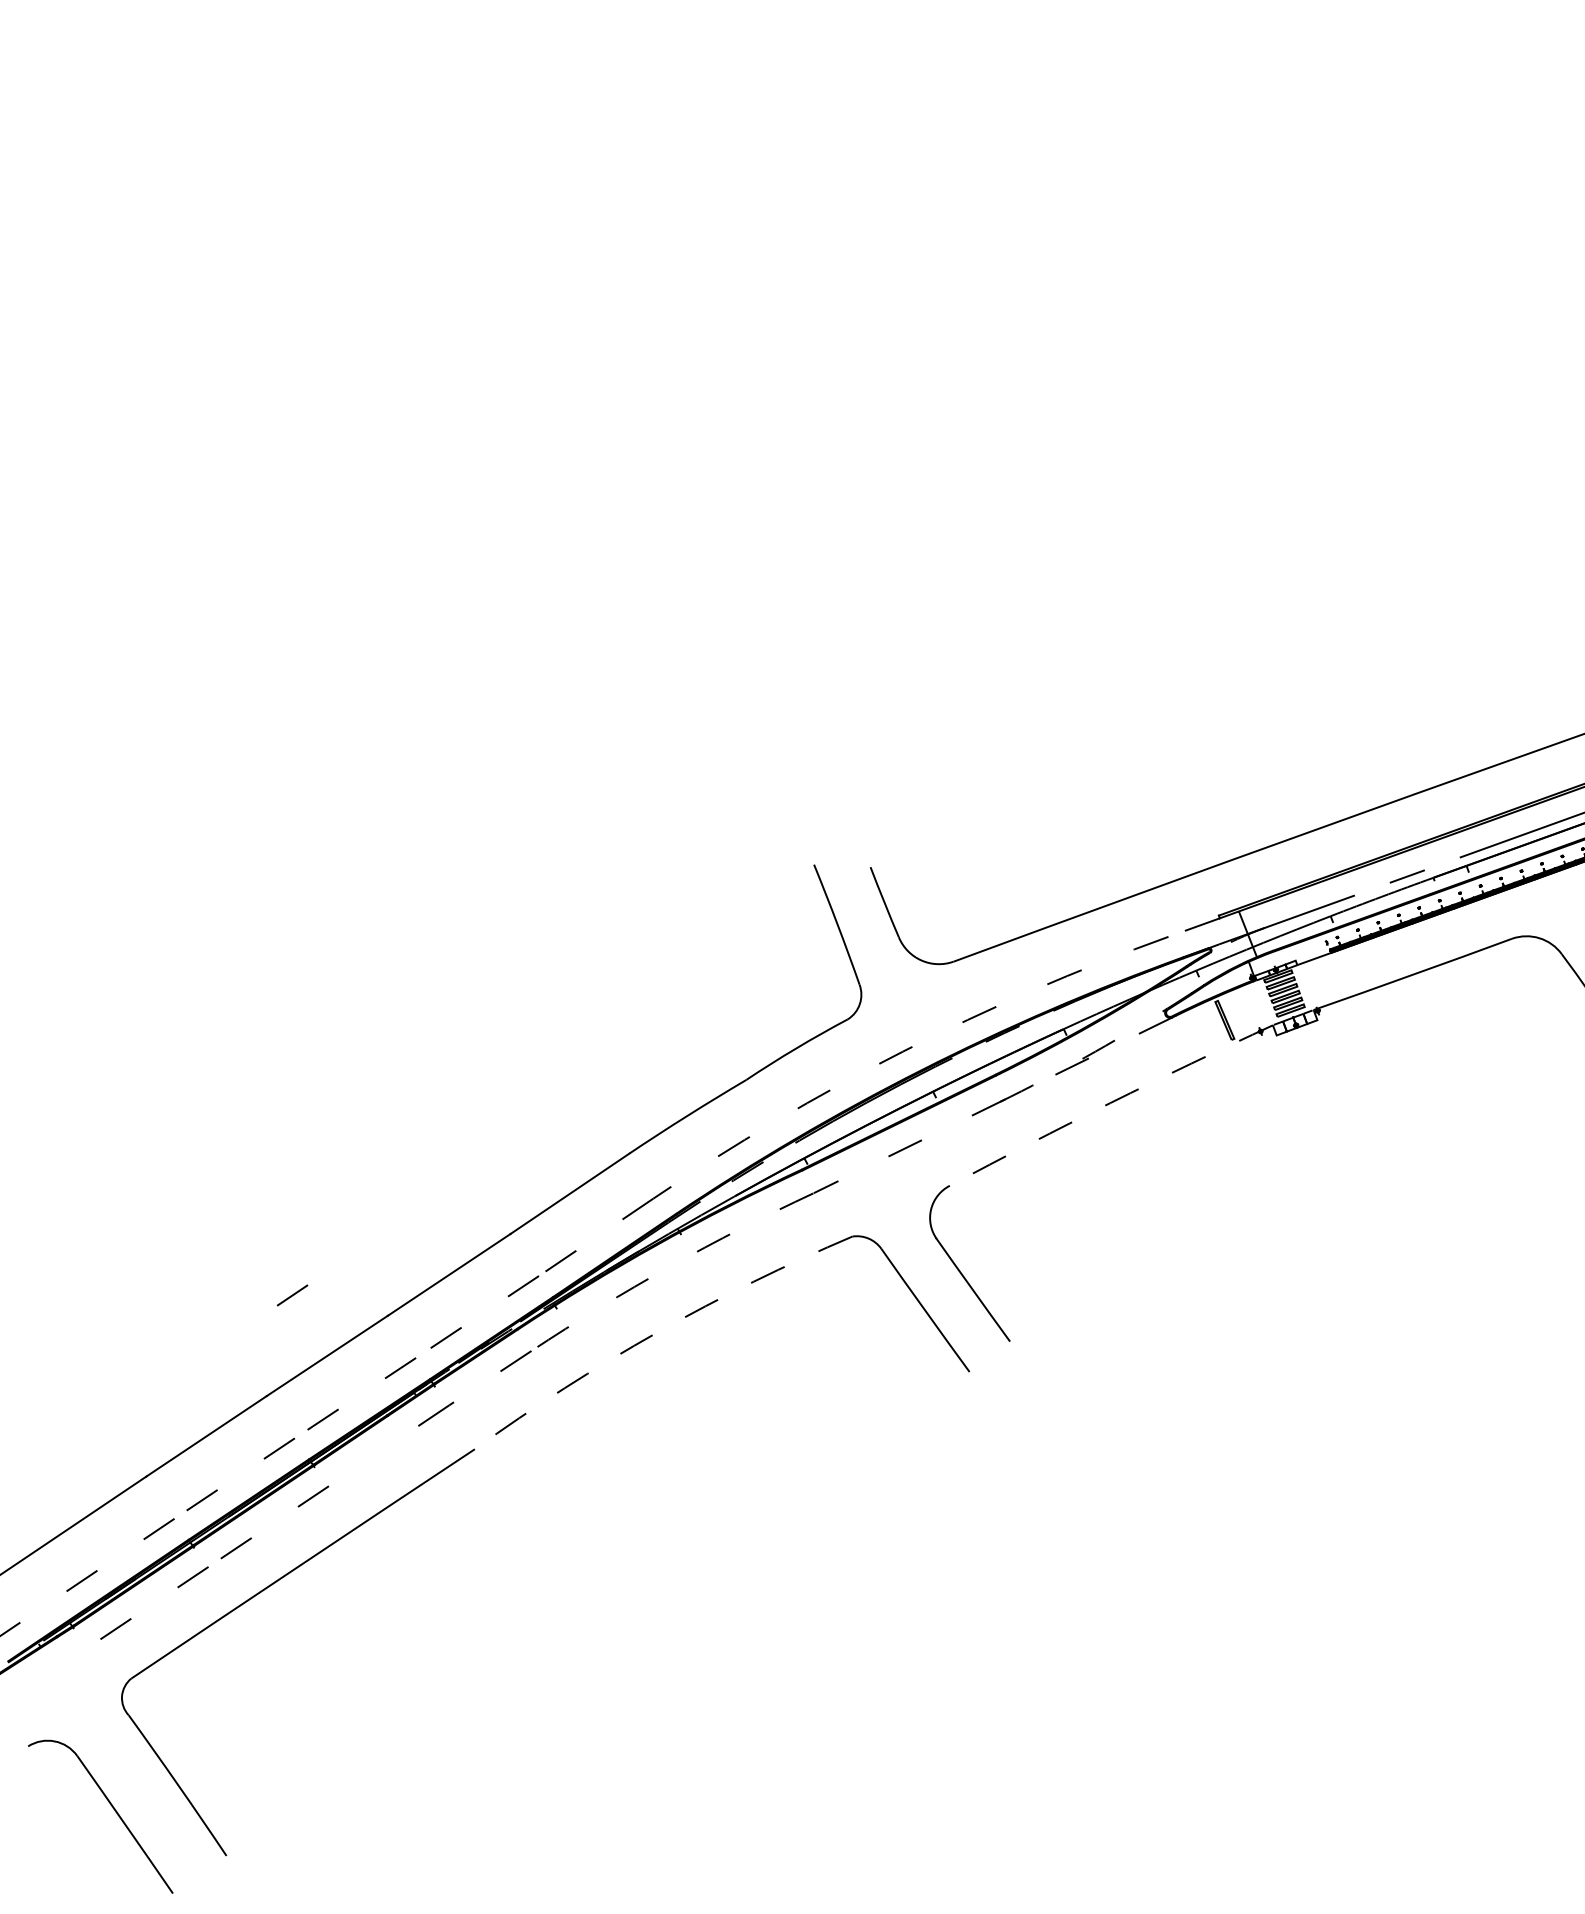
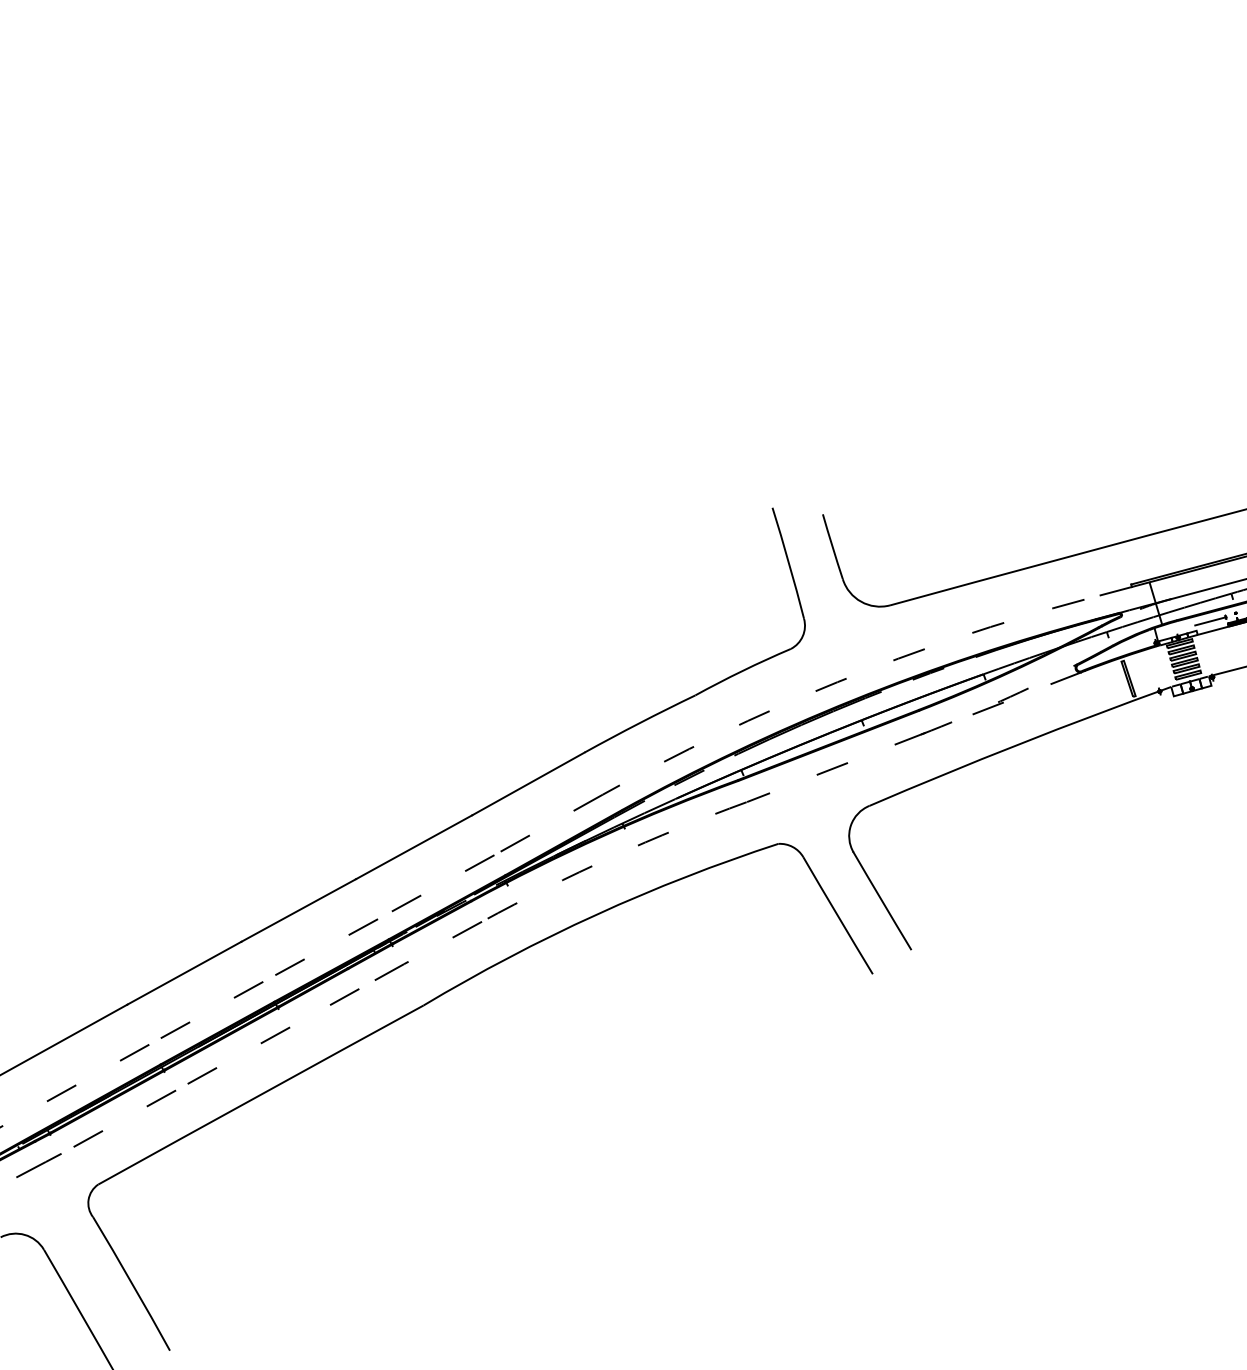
line: (1310, 948) -> (1210, 621), added
arc: (1110, 1103) -> (1019, 744), dashed -> solid
line: (292, 1295) -> (344, 997), moved
arc: (657, 1332) -> (596, 914), dashed -> solid
line: (63, 1663) -> (38, 1165), added

